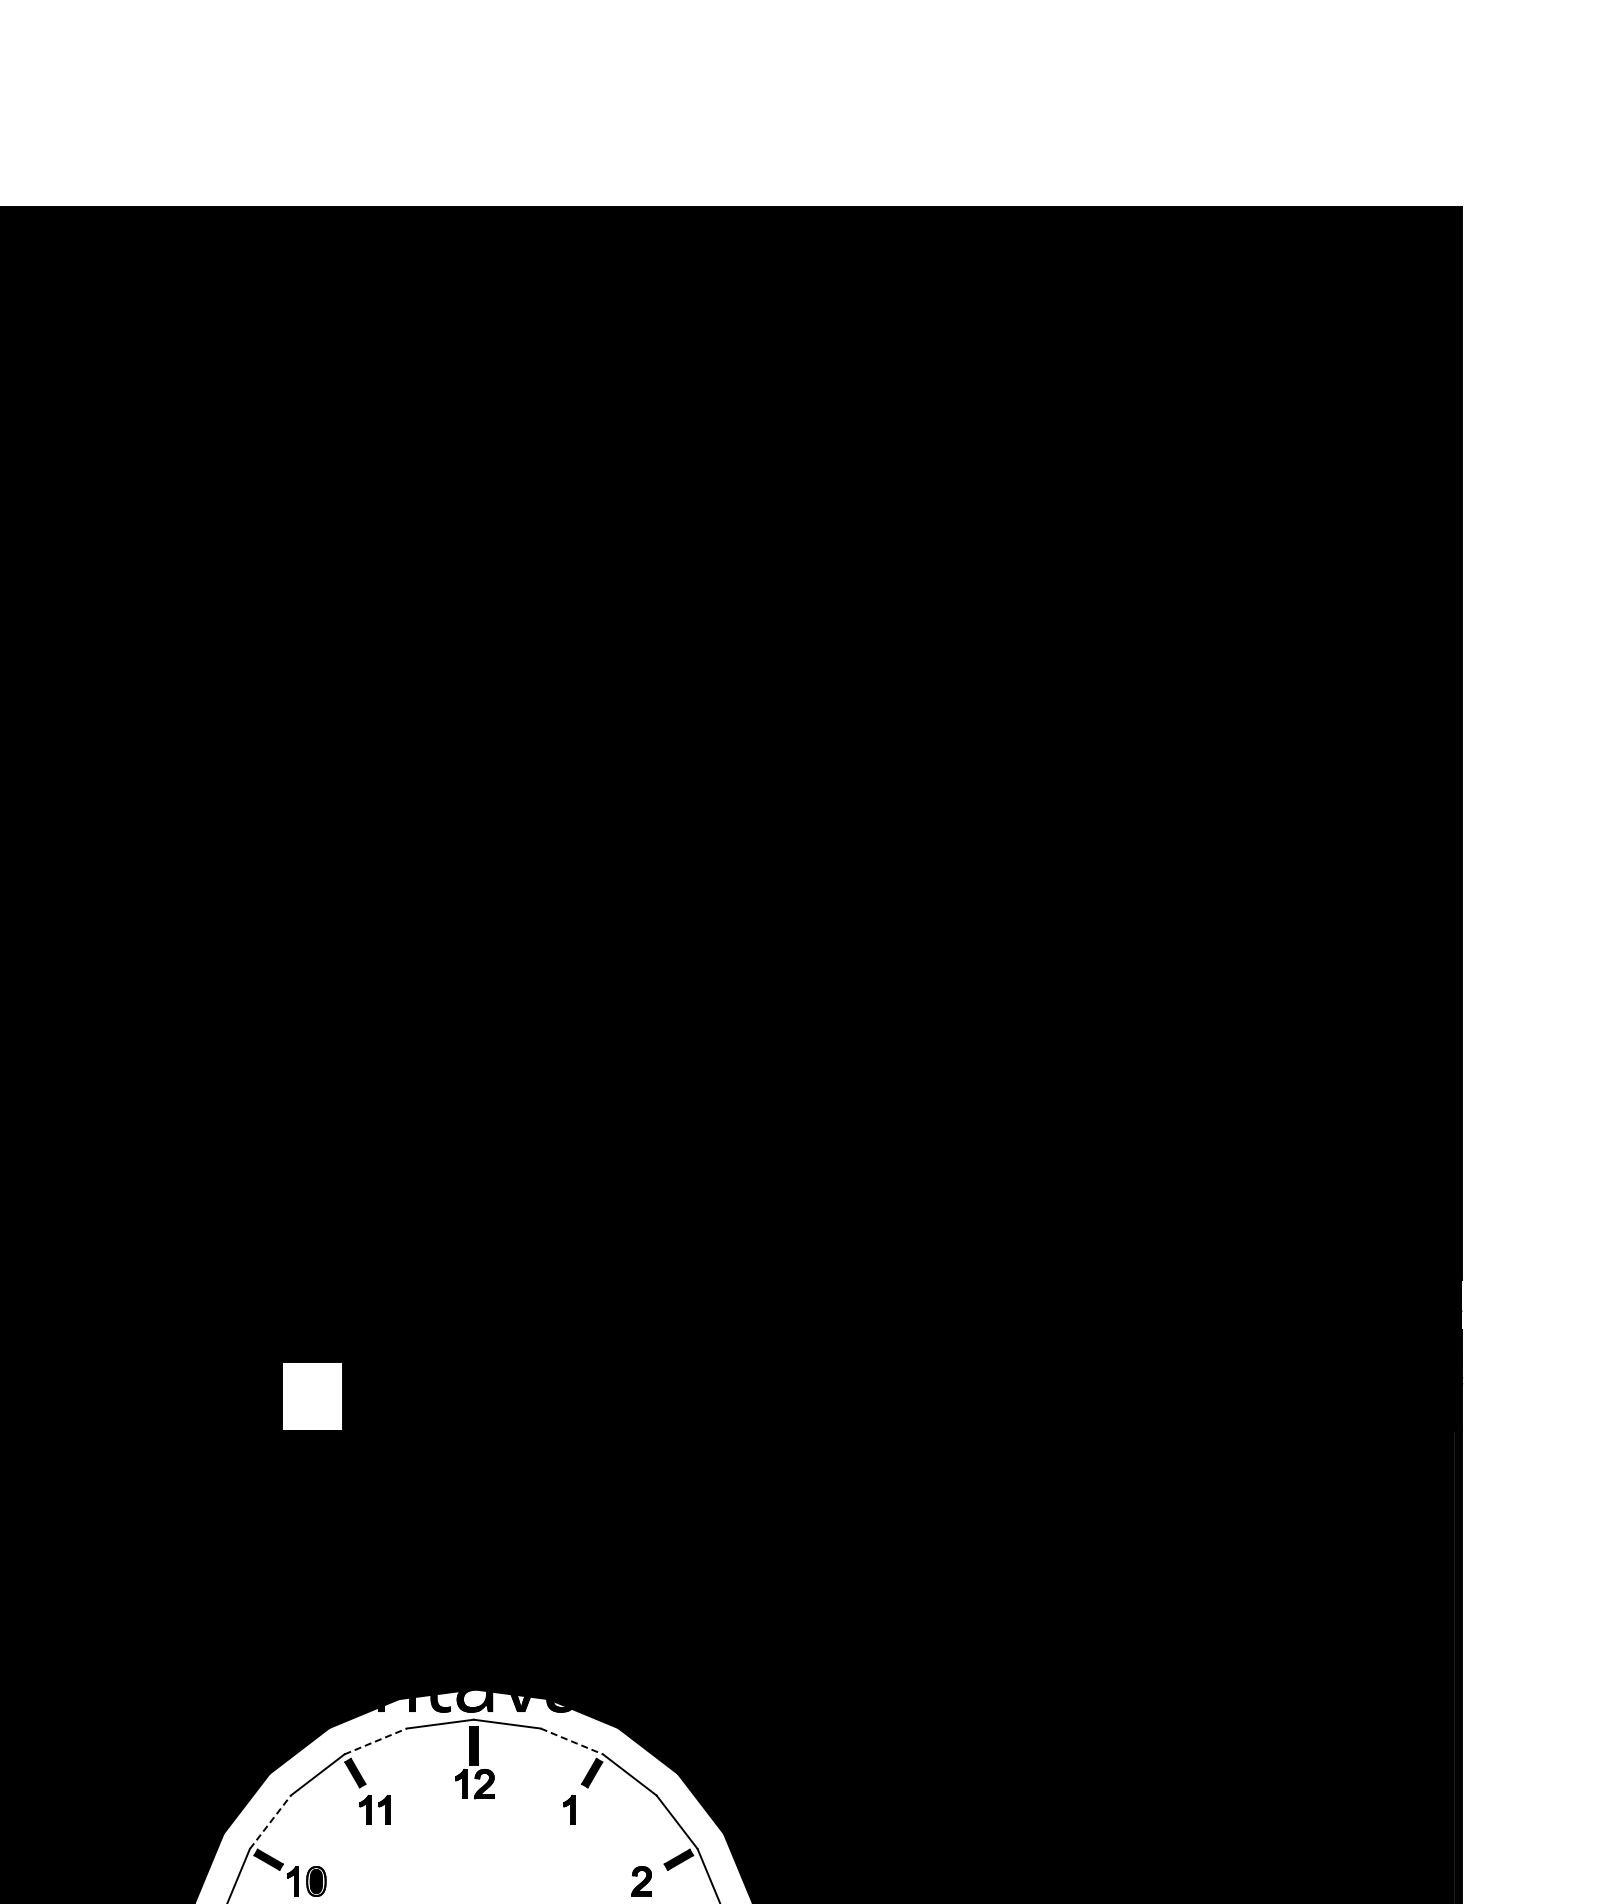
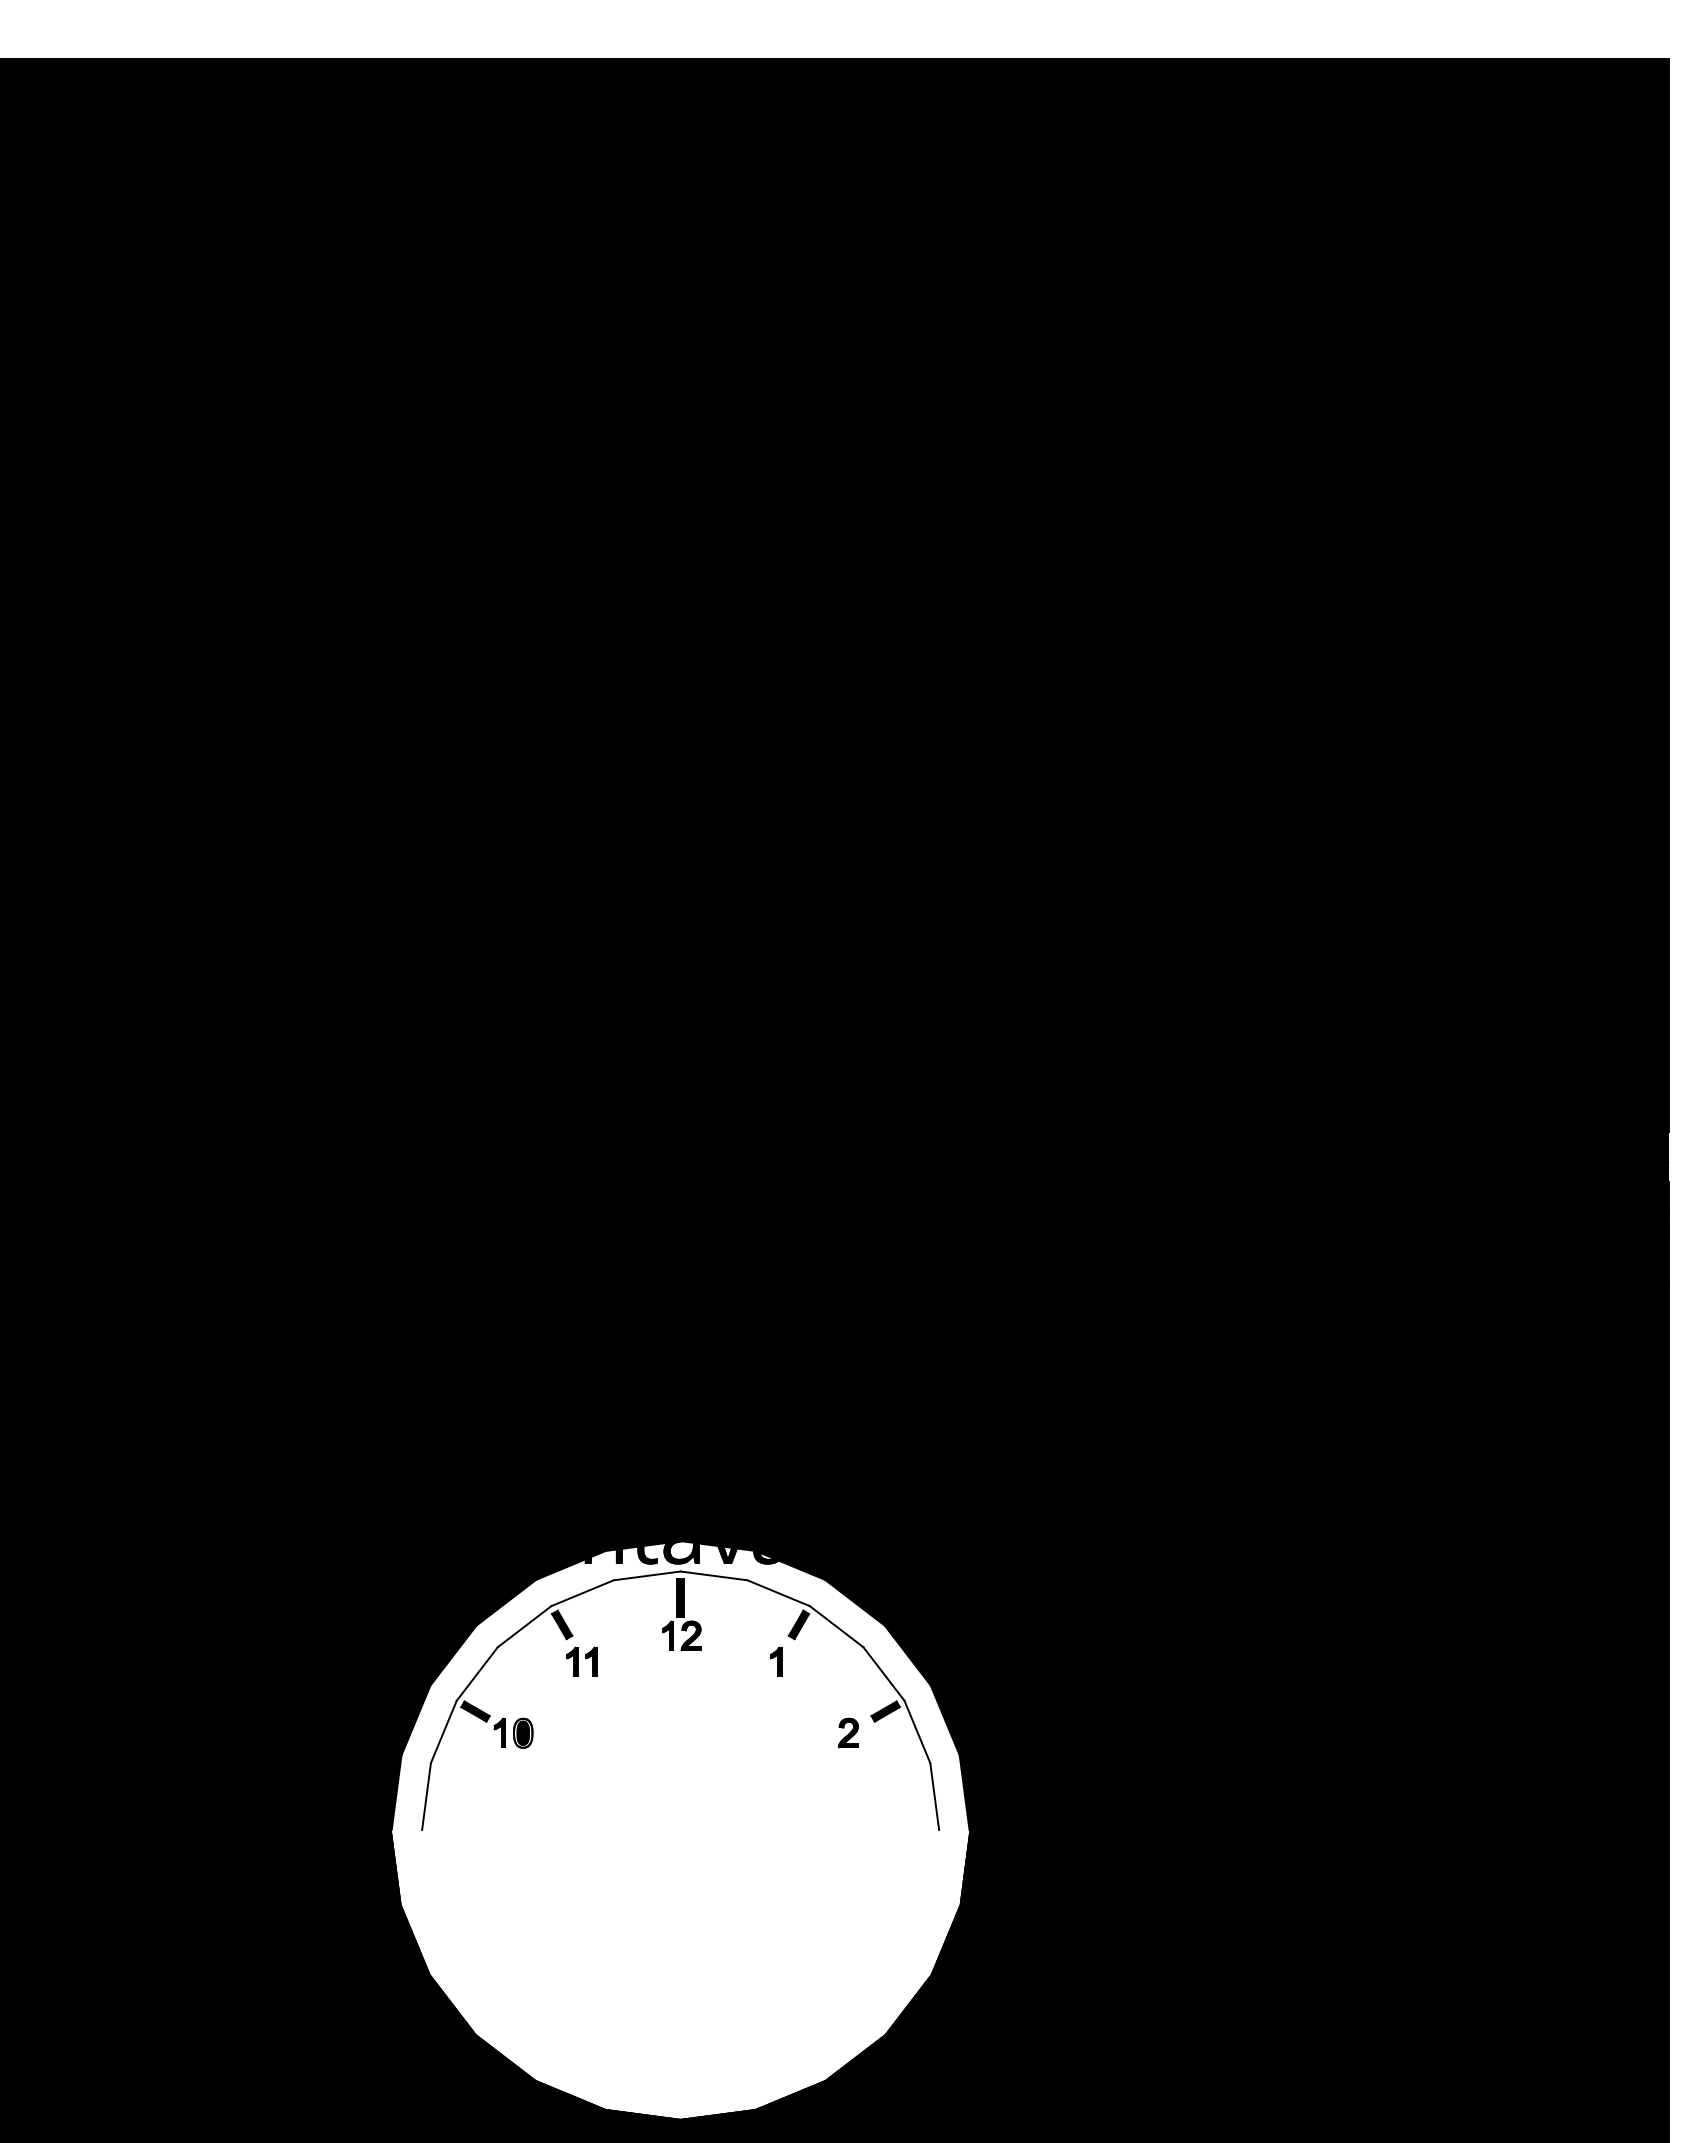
fill: (312, 1396) -> (519, 1248), added
line: (375, 1741) -> (582, 1593), dashed -> solid
line: (571, 1741) -> (778, 1593), dashed -> solid
line: (270, 1821) -> (477, 1673), dashed -> solid

